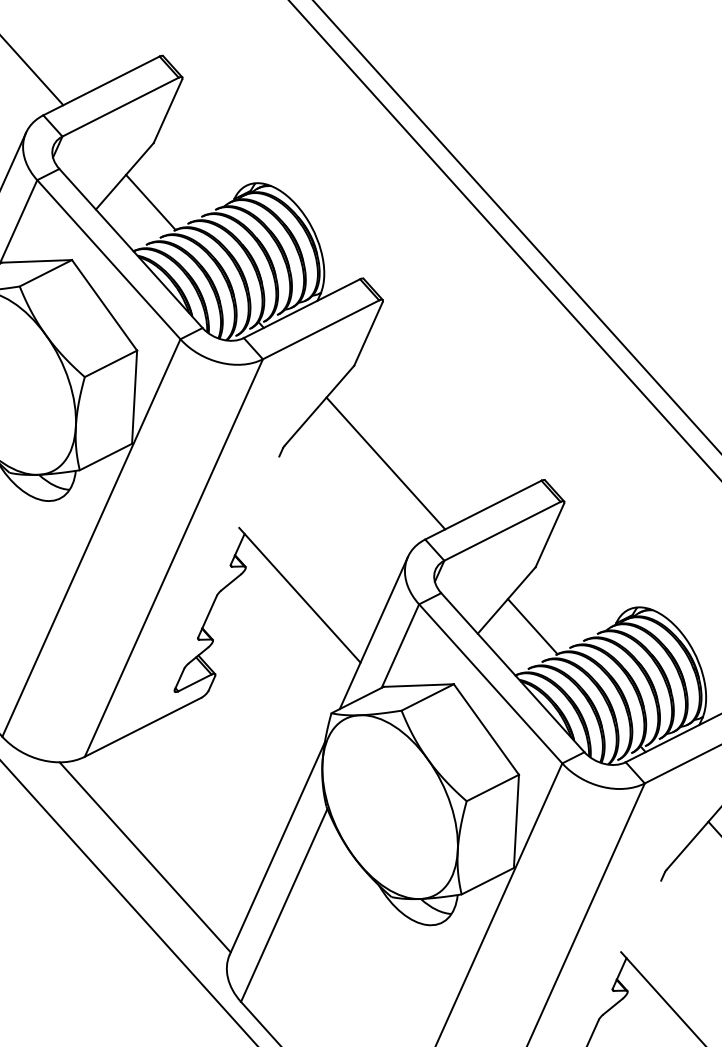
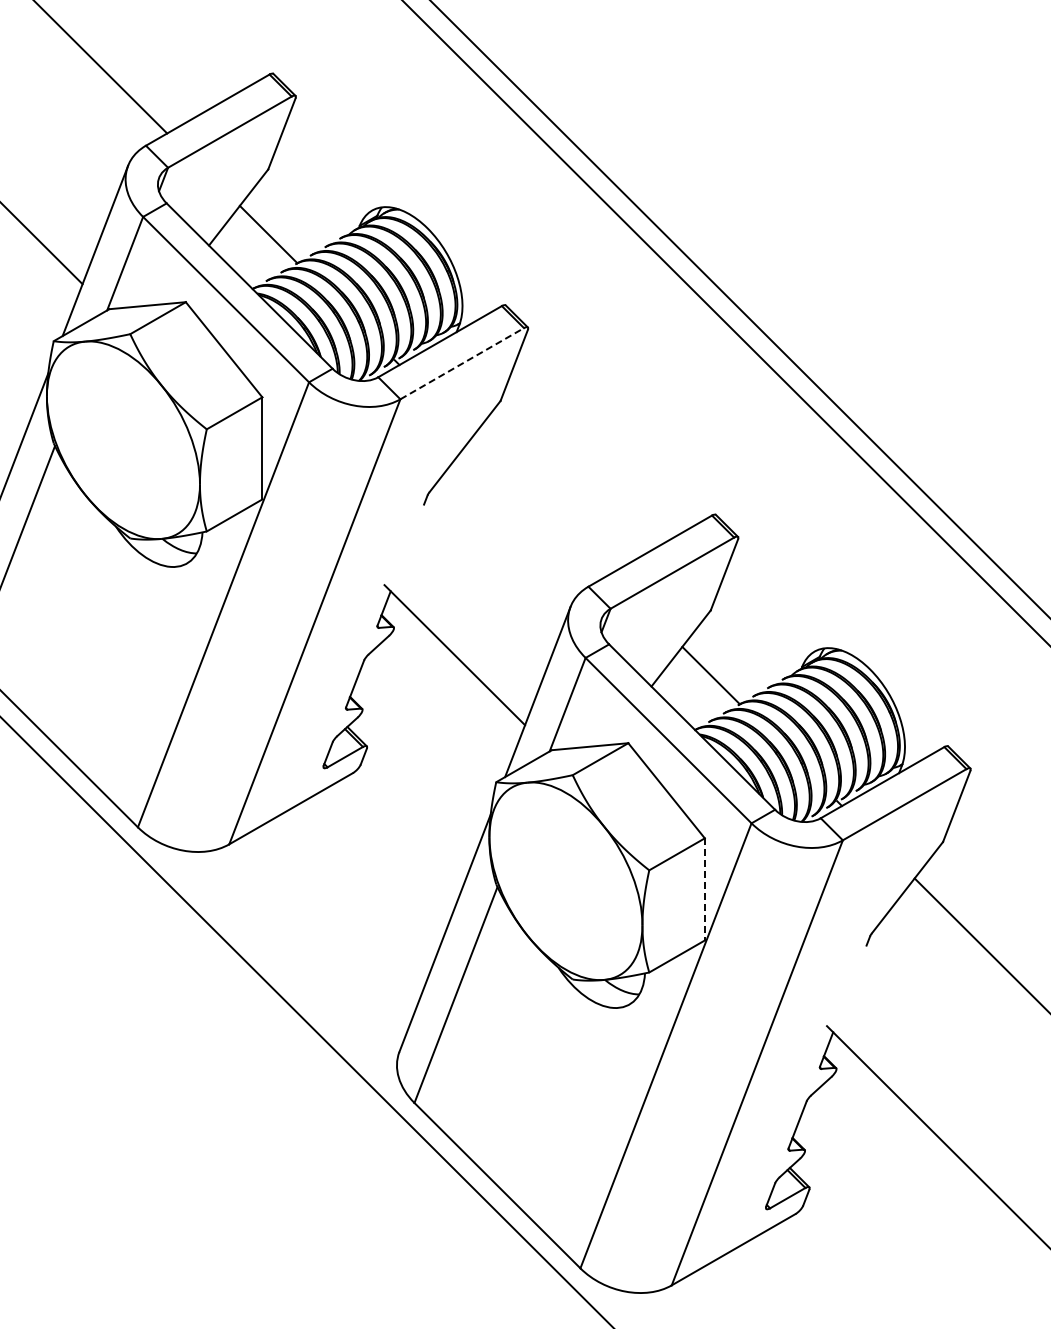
line: (321, 329) -> (462, 363), solid -> dashed
line: (385, 463) -> (540, 505), removed
line: (516, 821) -> (704, 889), solid -> dashed
line: (145, 857) -> (301, 950), removed

